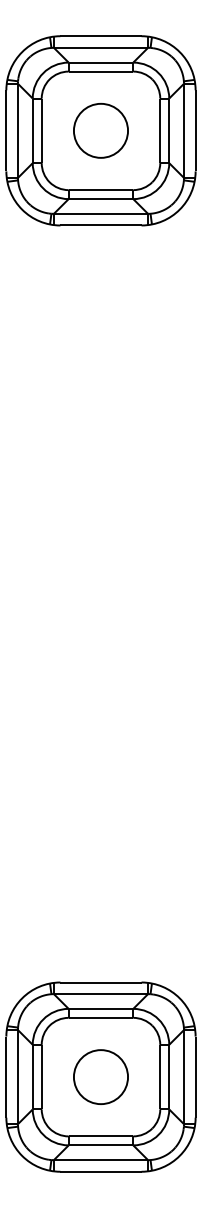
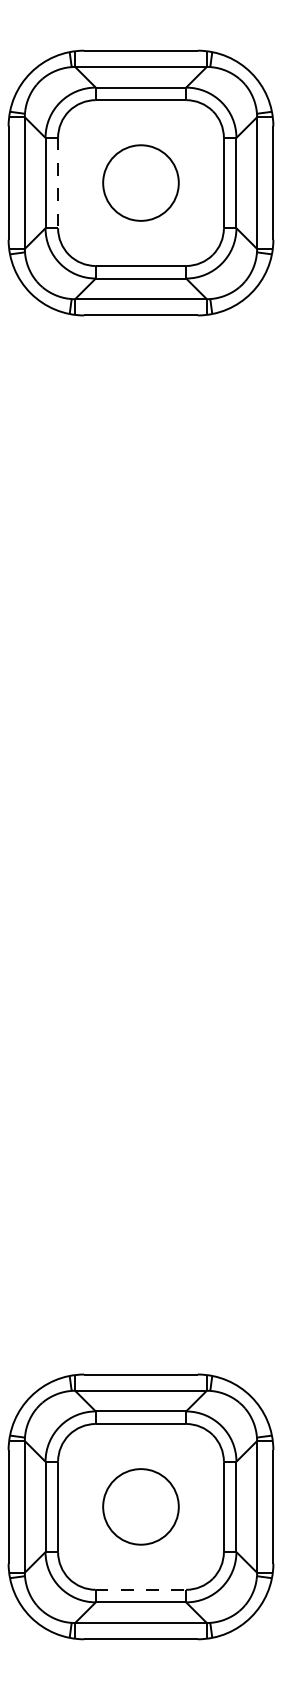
line: (42, 131) -> (58, 183), solid -> dashed
line: (101, 1136) -> (141, 1589), solid -> dashed

